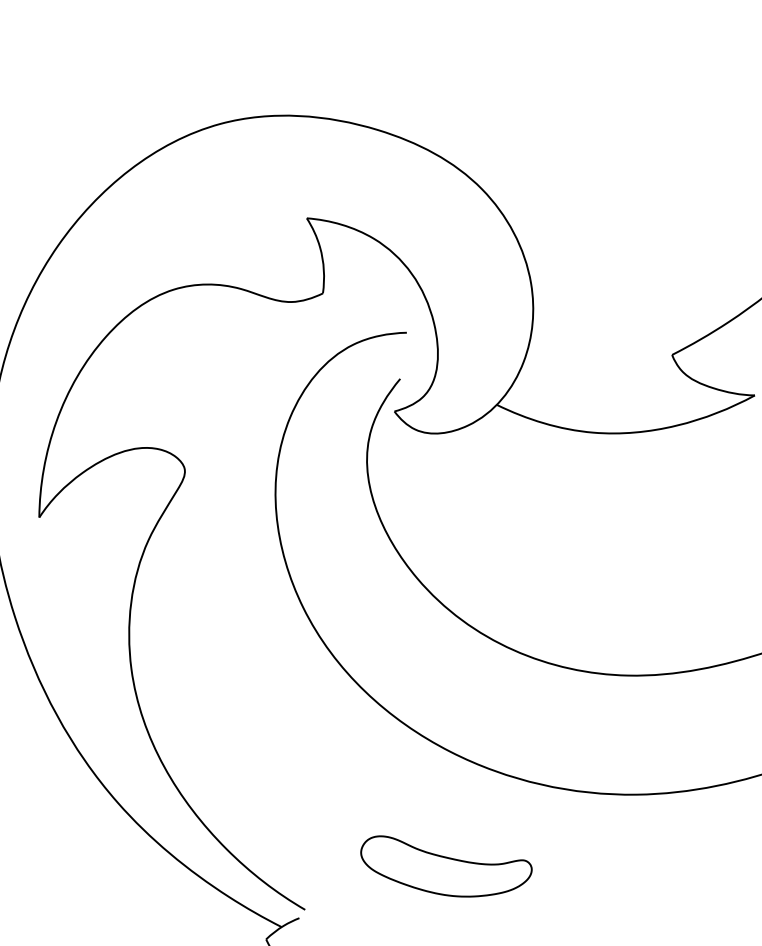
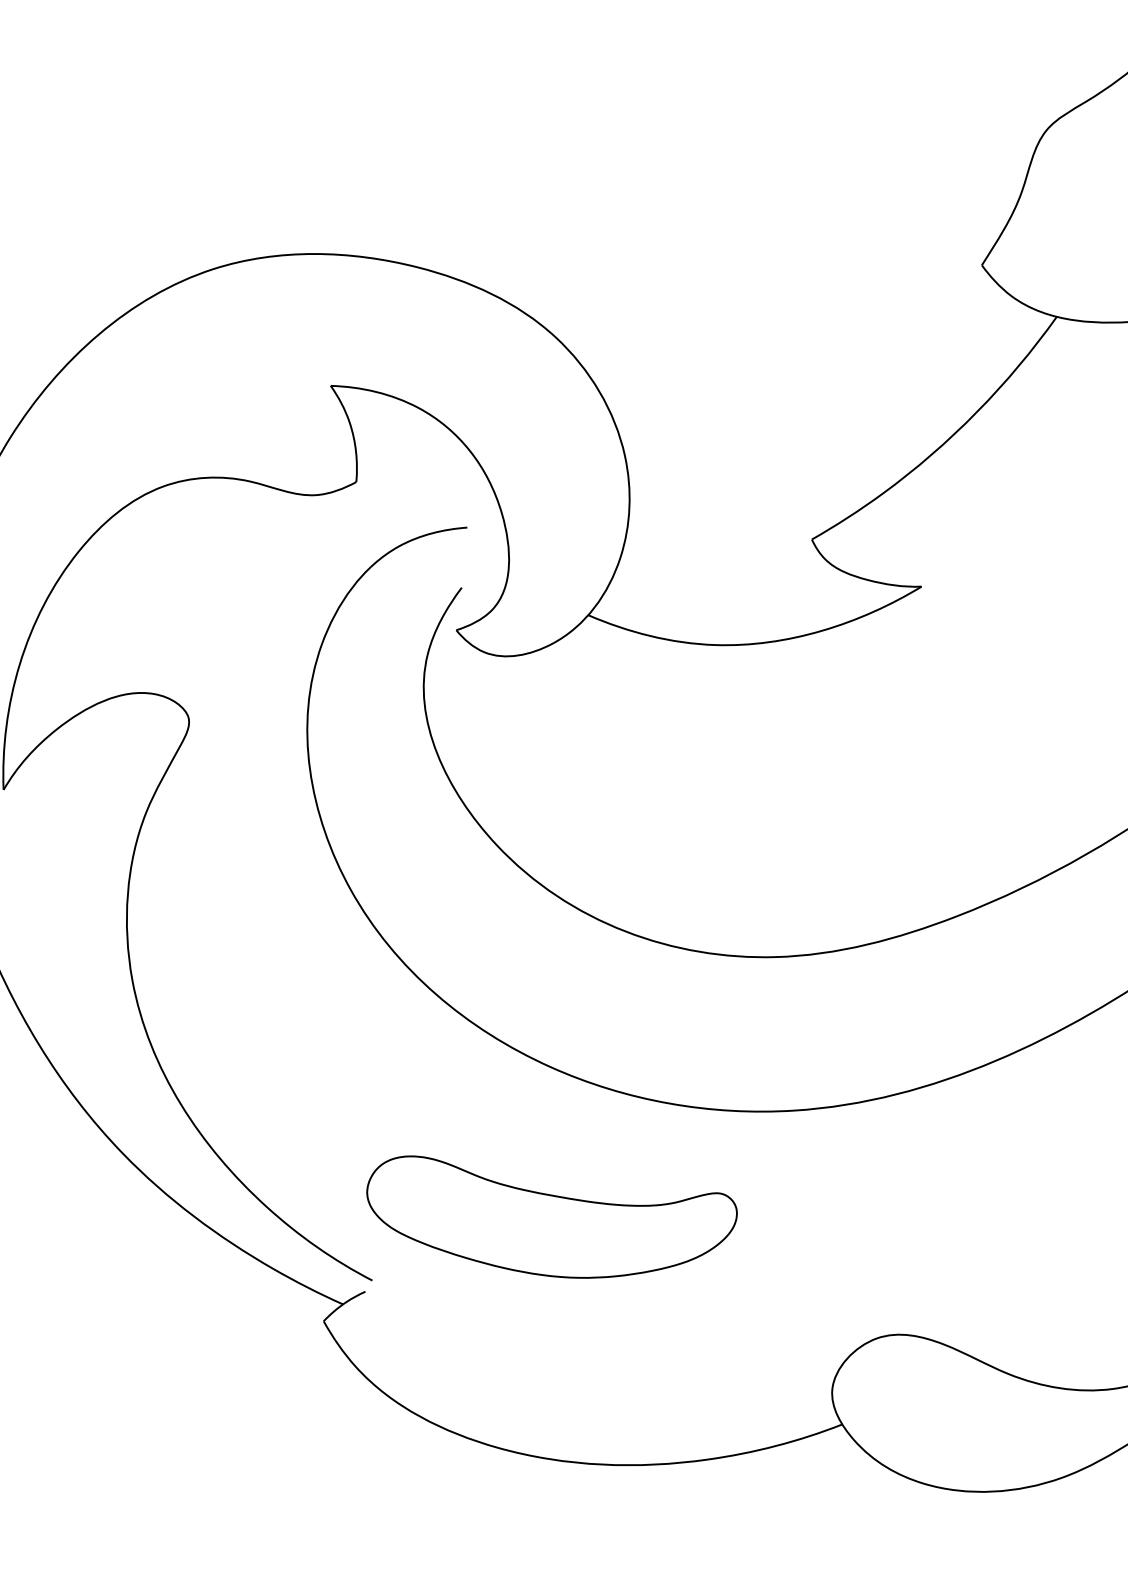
part: (445, 867) -> (551, 1216), size x1.67

